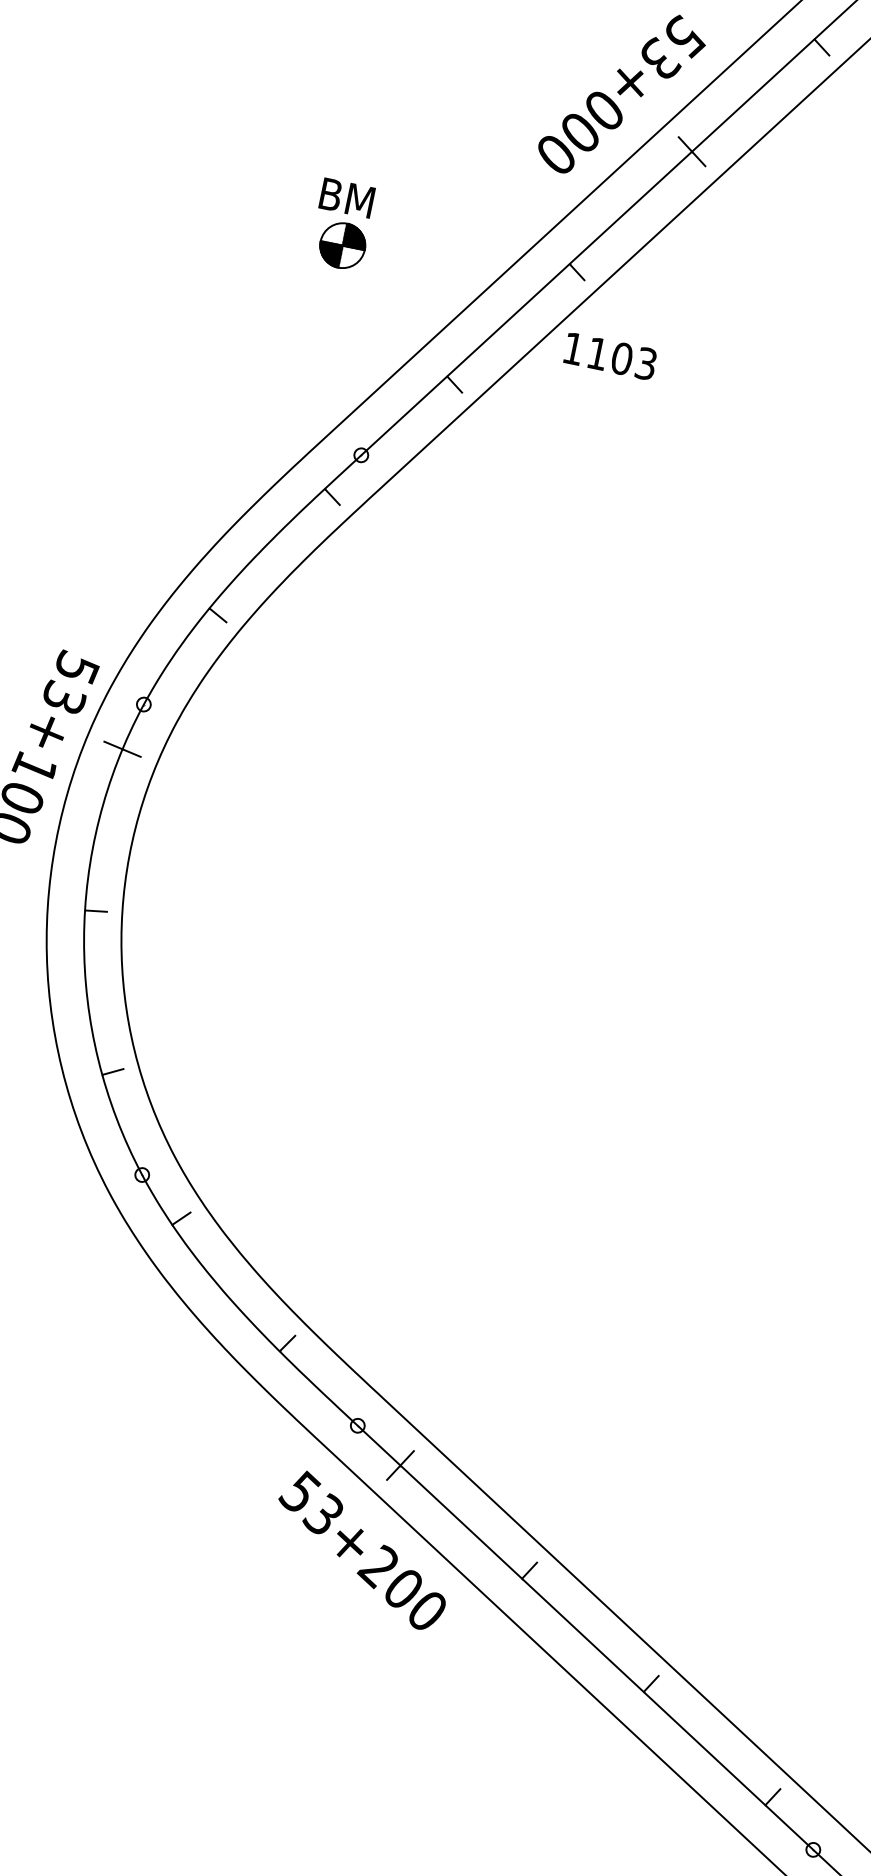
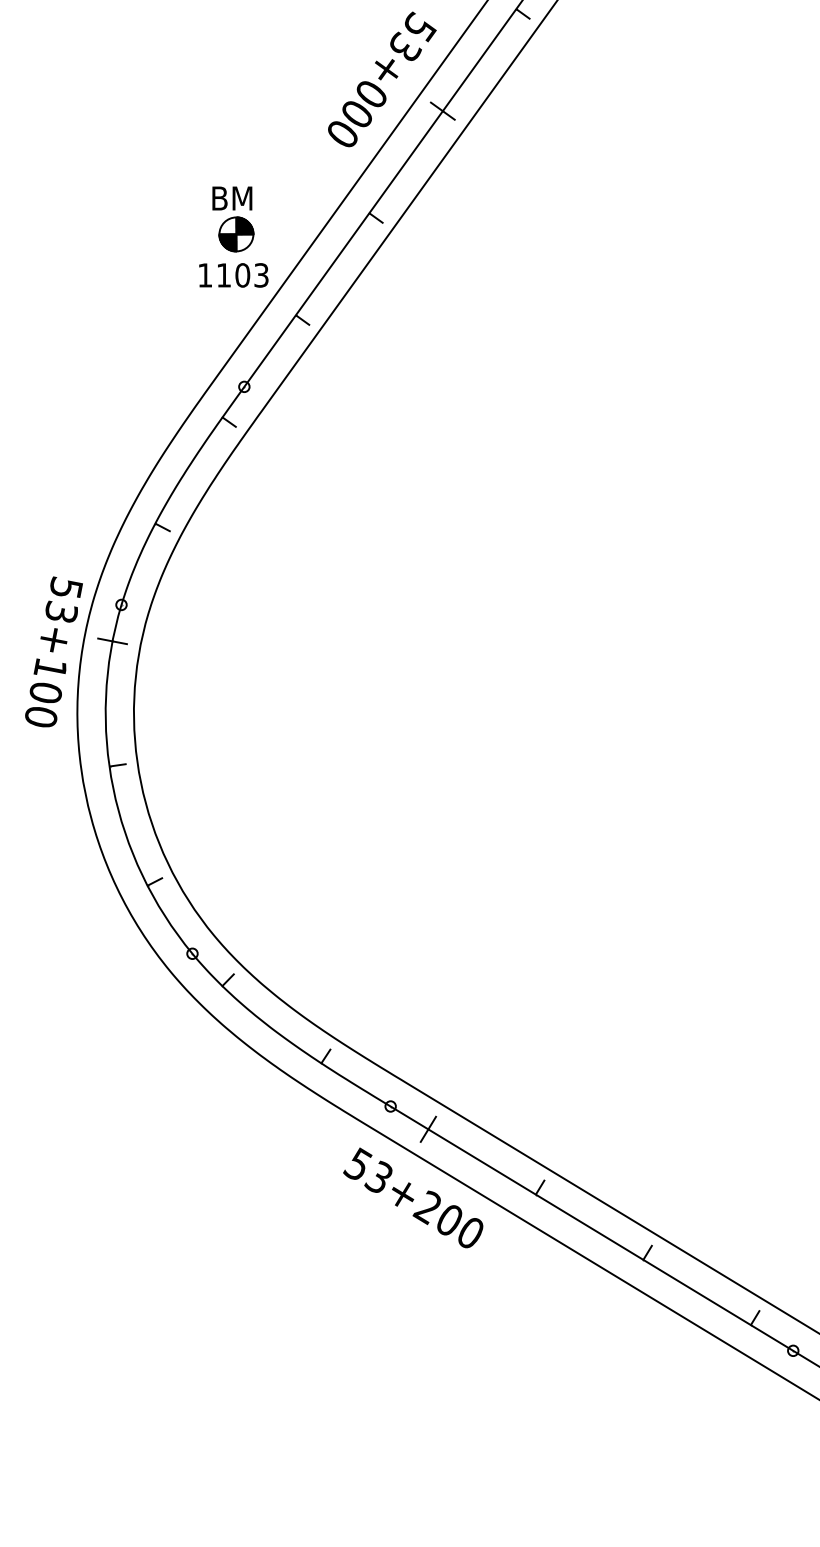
part: (342, 225) -> (233, 219), moved
text: (610, 356) -> (233, 275), moved

